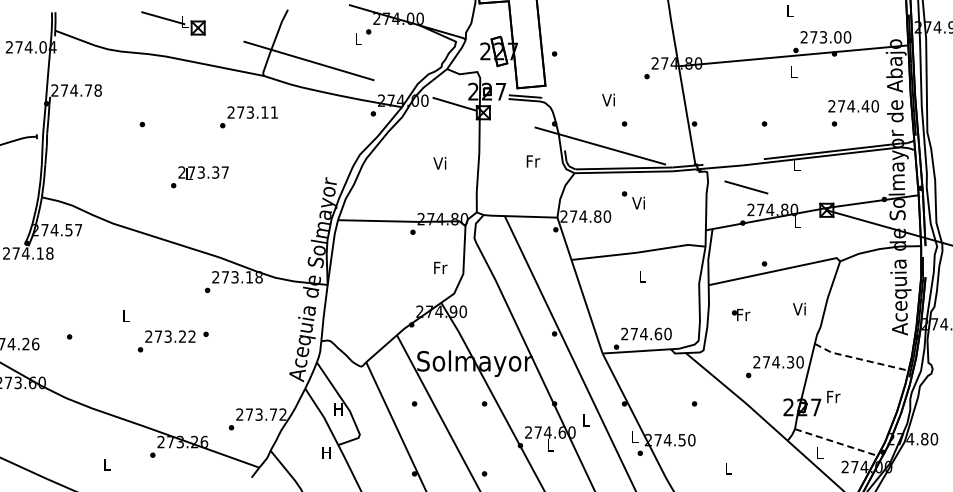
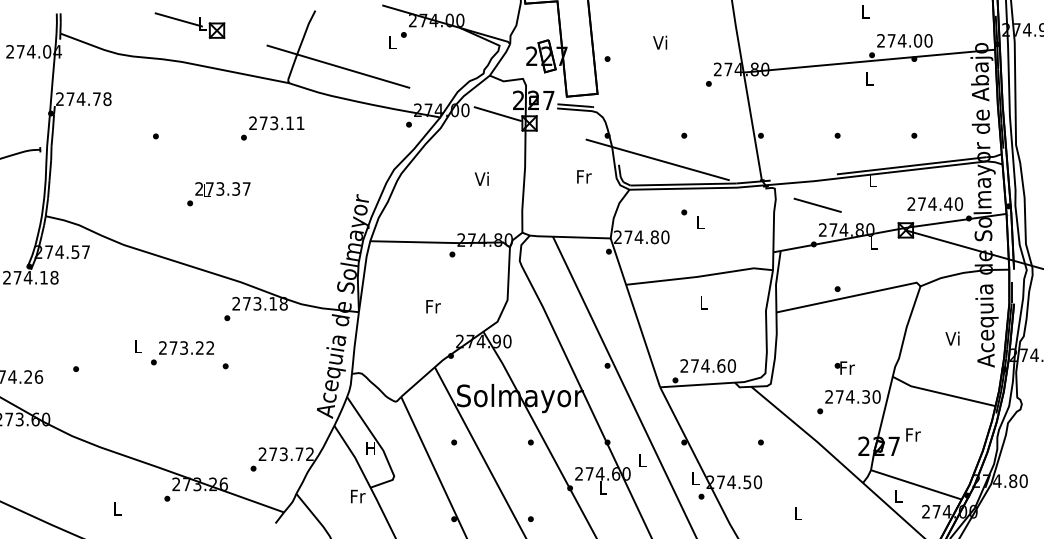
text: (823, 37) -> (902, 41), 273.00 -> 274.00
text: (608, 99) -> (660, 42), moved
text: (853, 106) -> (935, 204), moved
text: (638, 202) -> (699, 221), Vi -> L
text: (440, 267) -> (433, 306), moved
text: (799, 308) -> (952, 337), moved
text: (740, 315) -> (844, 368), moved
text: (166, 341) -> (182, 353), moved
line: (860, 359) -> (942, 393), dashed -> solid
line: (836, 442) -> (916, 484), dashed -> solid
text: (326, 453) -> (357, 496), H -> Fr

